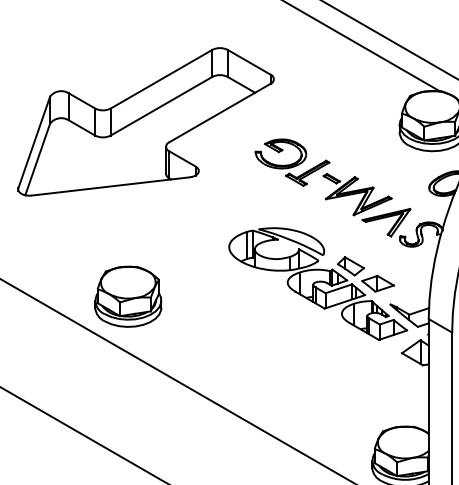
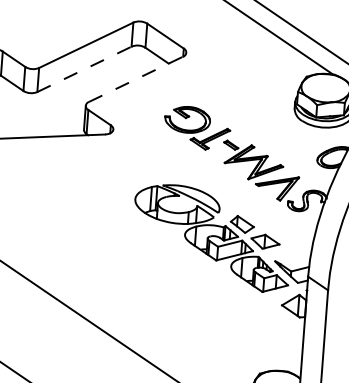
line: (161, 106) -> (84, 69), solid -> dashed
line: (220, 113) -> (136, 79), solid -> dashed
part: (128, 296) -> (42, 236), removed

